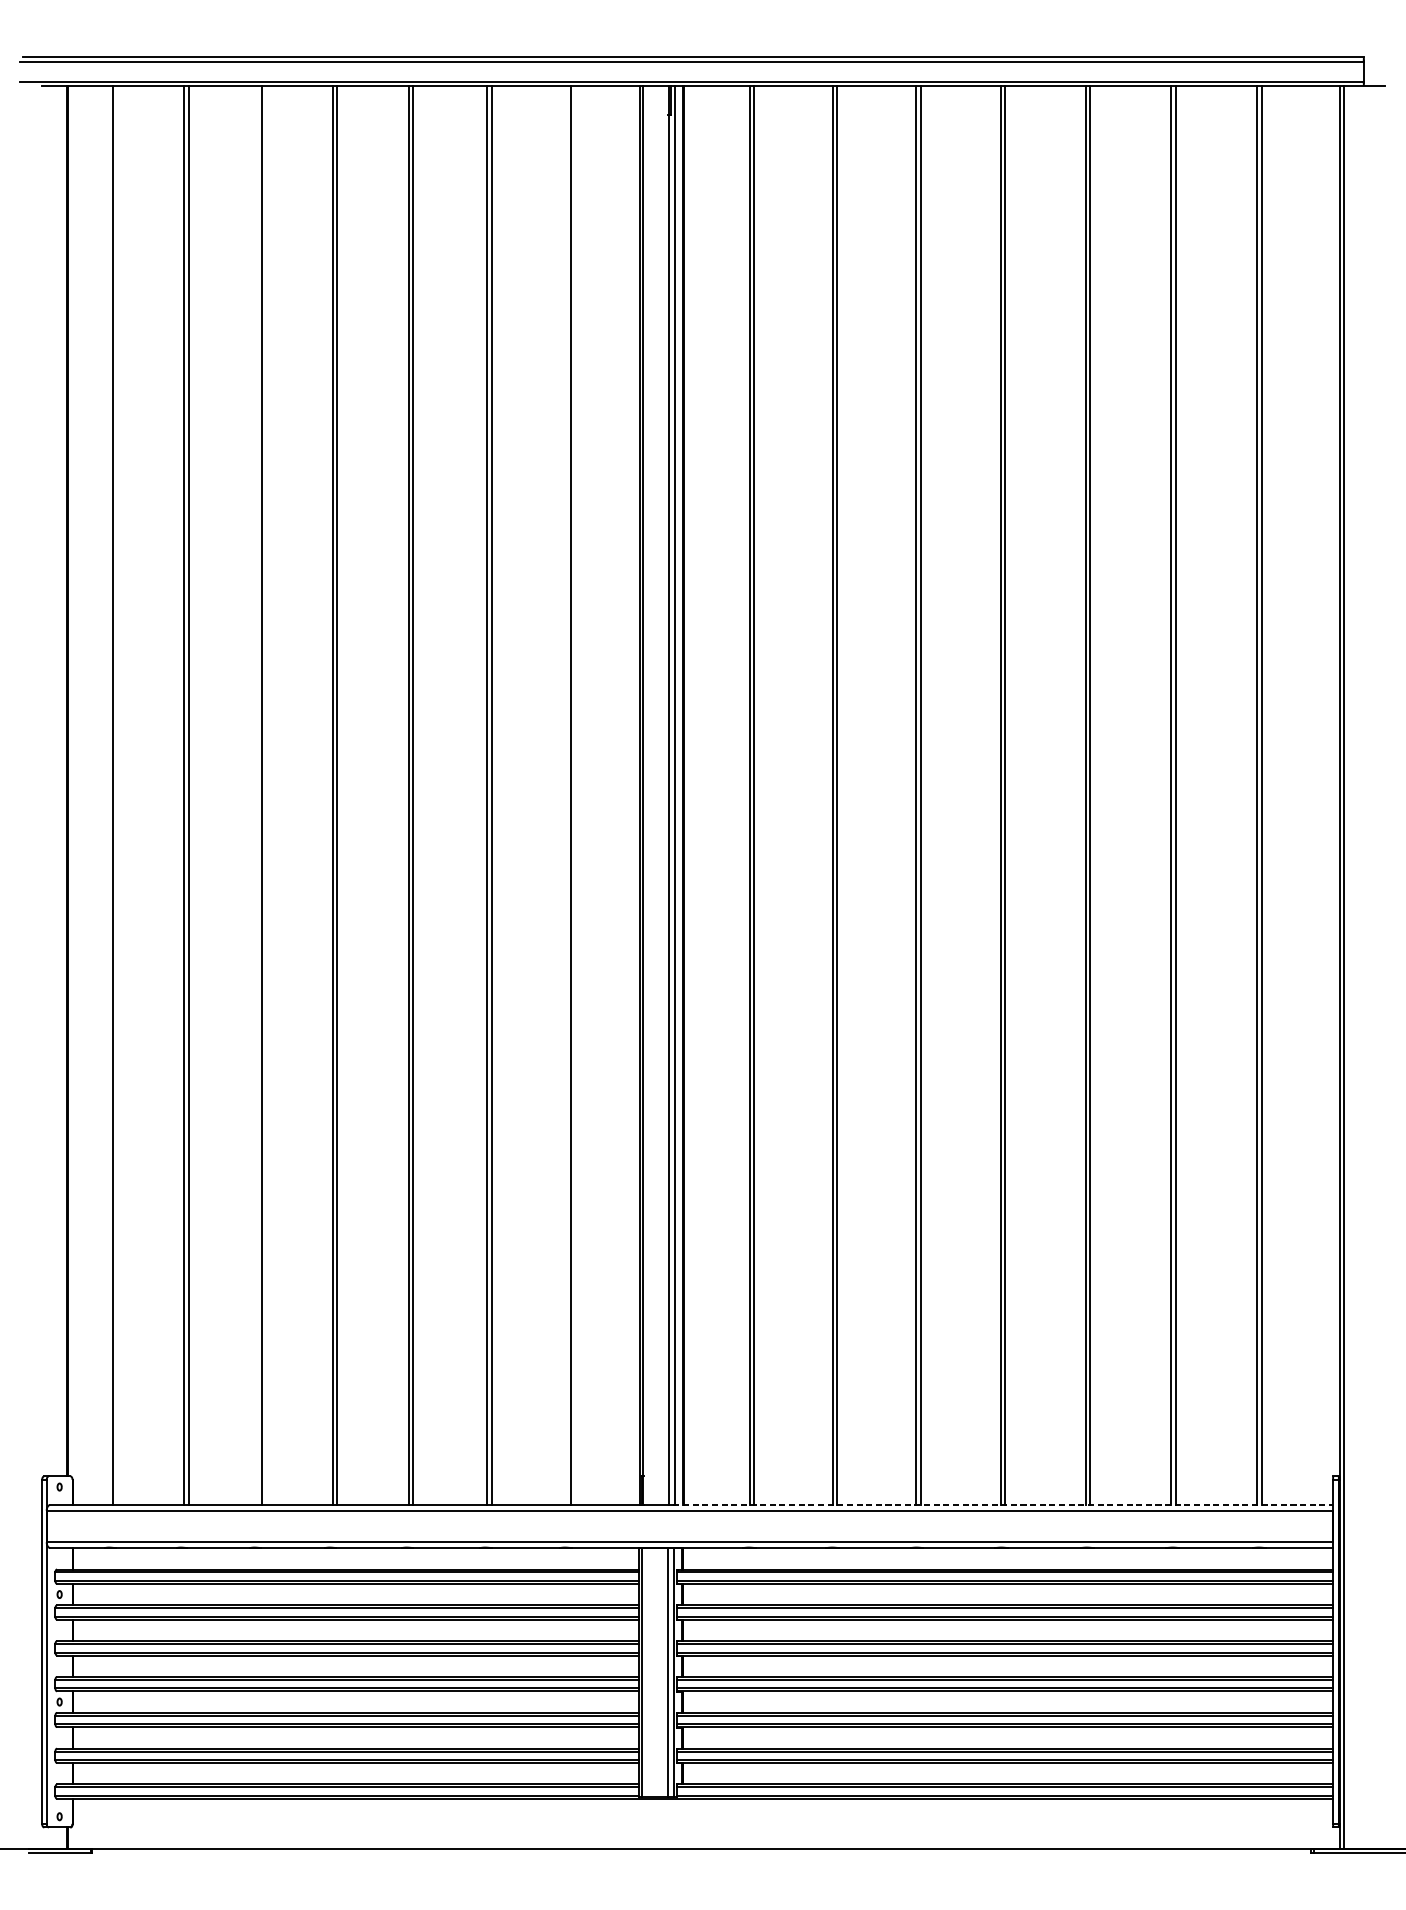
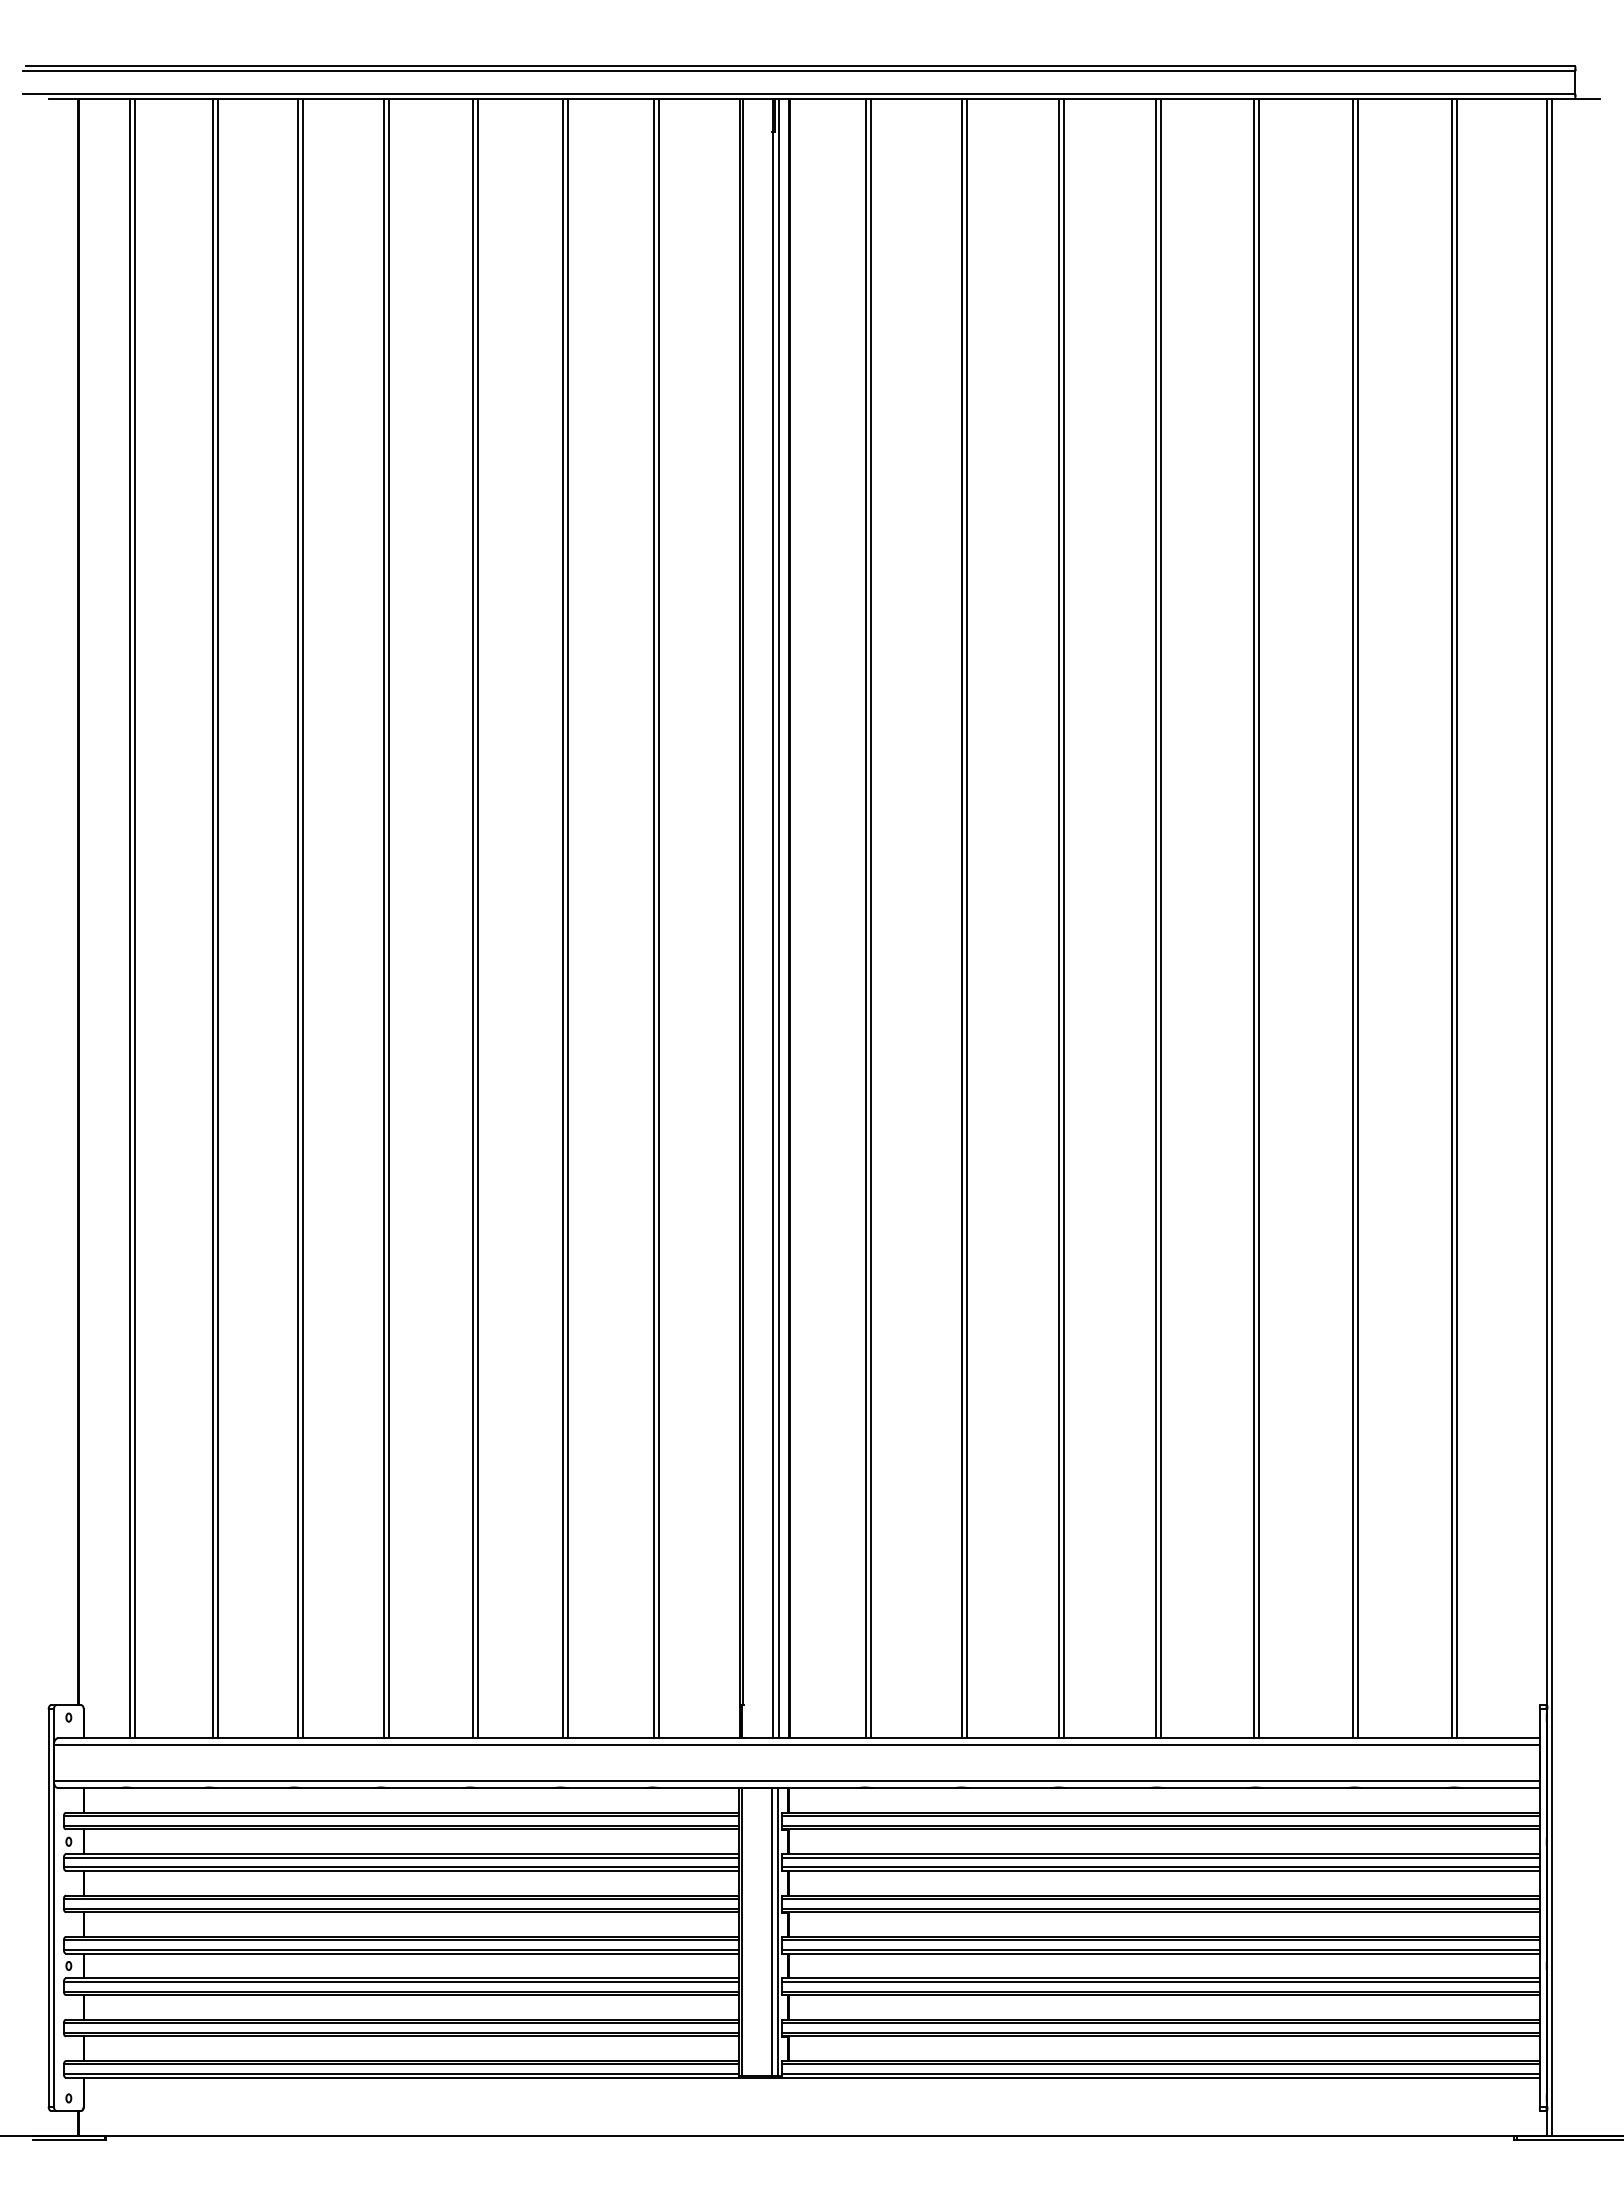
line: (117, 795) -> (135, 918), added
line: (257, 795) -> (297, 918), added
line: (566, 795) -> (654, 918), added
line: (1003, 1505) -> (1159, 1738), dashed -> solid

